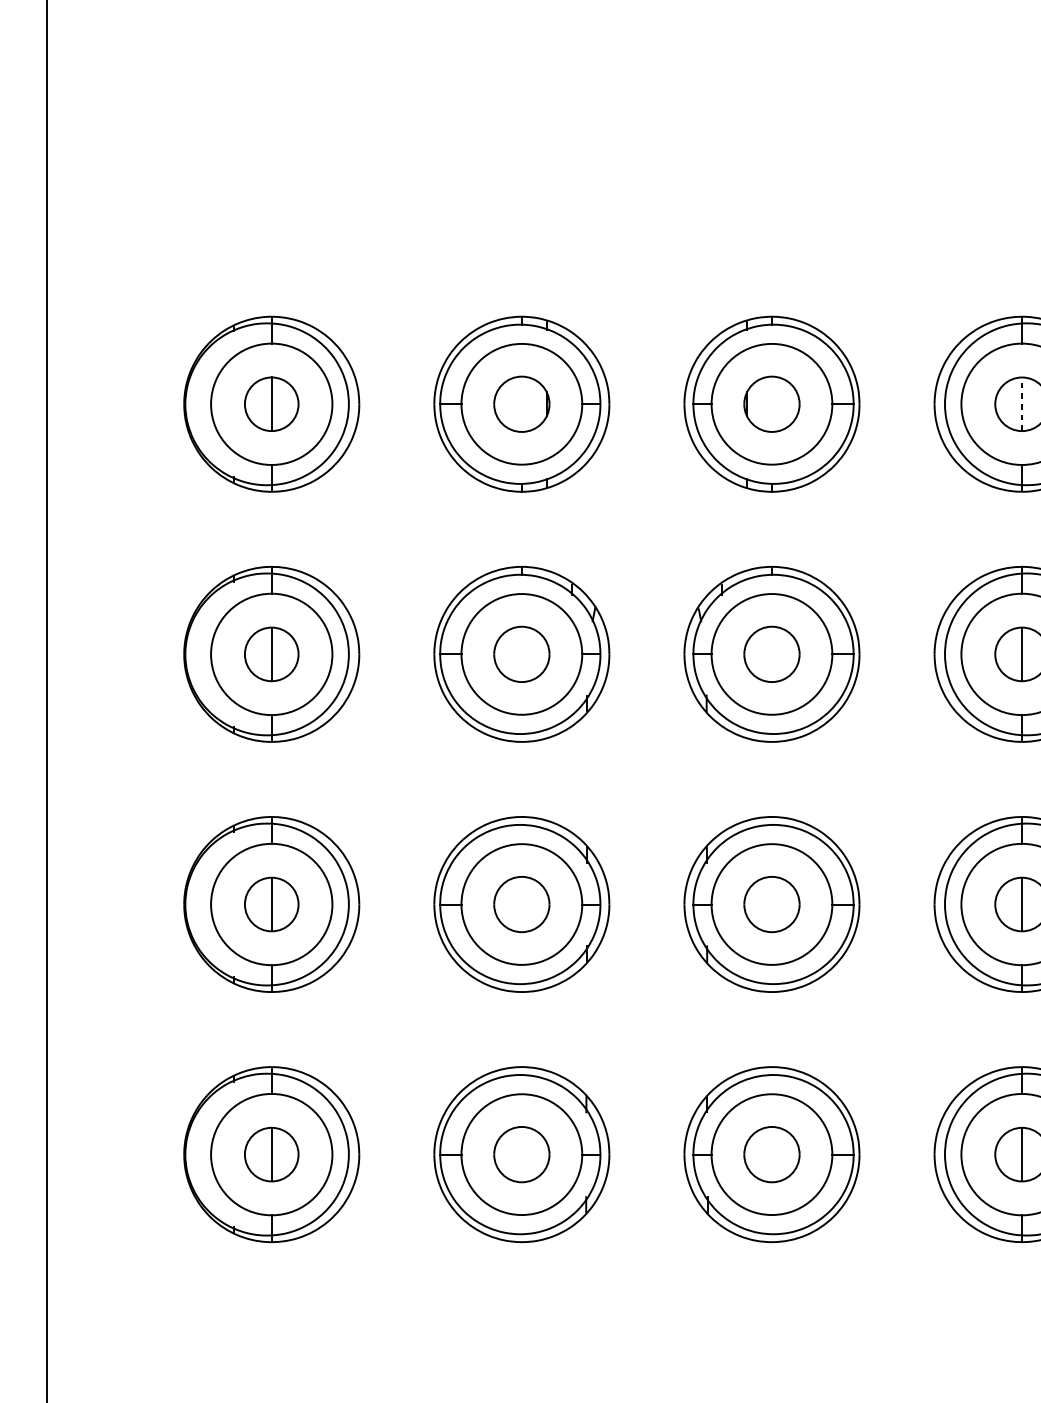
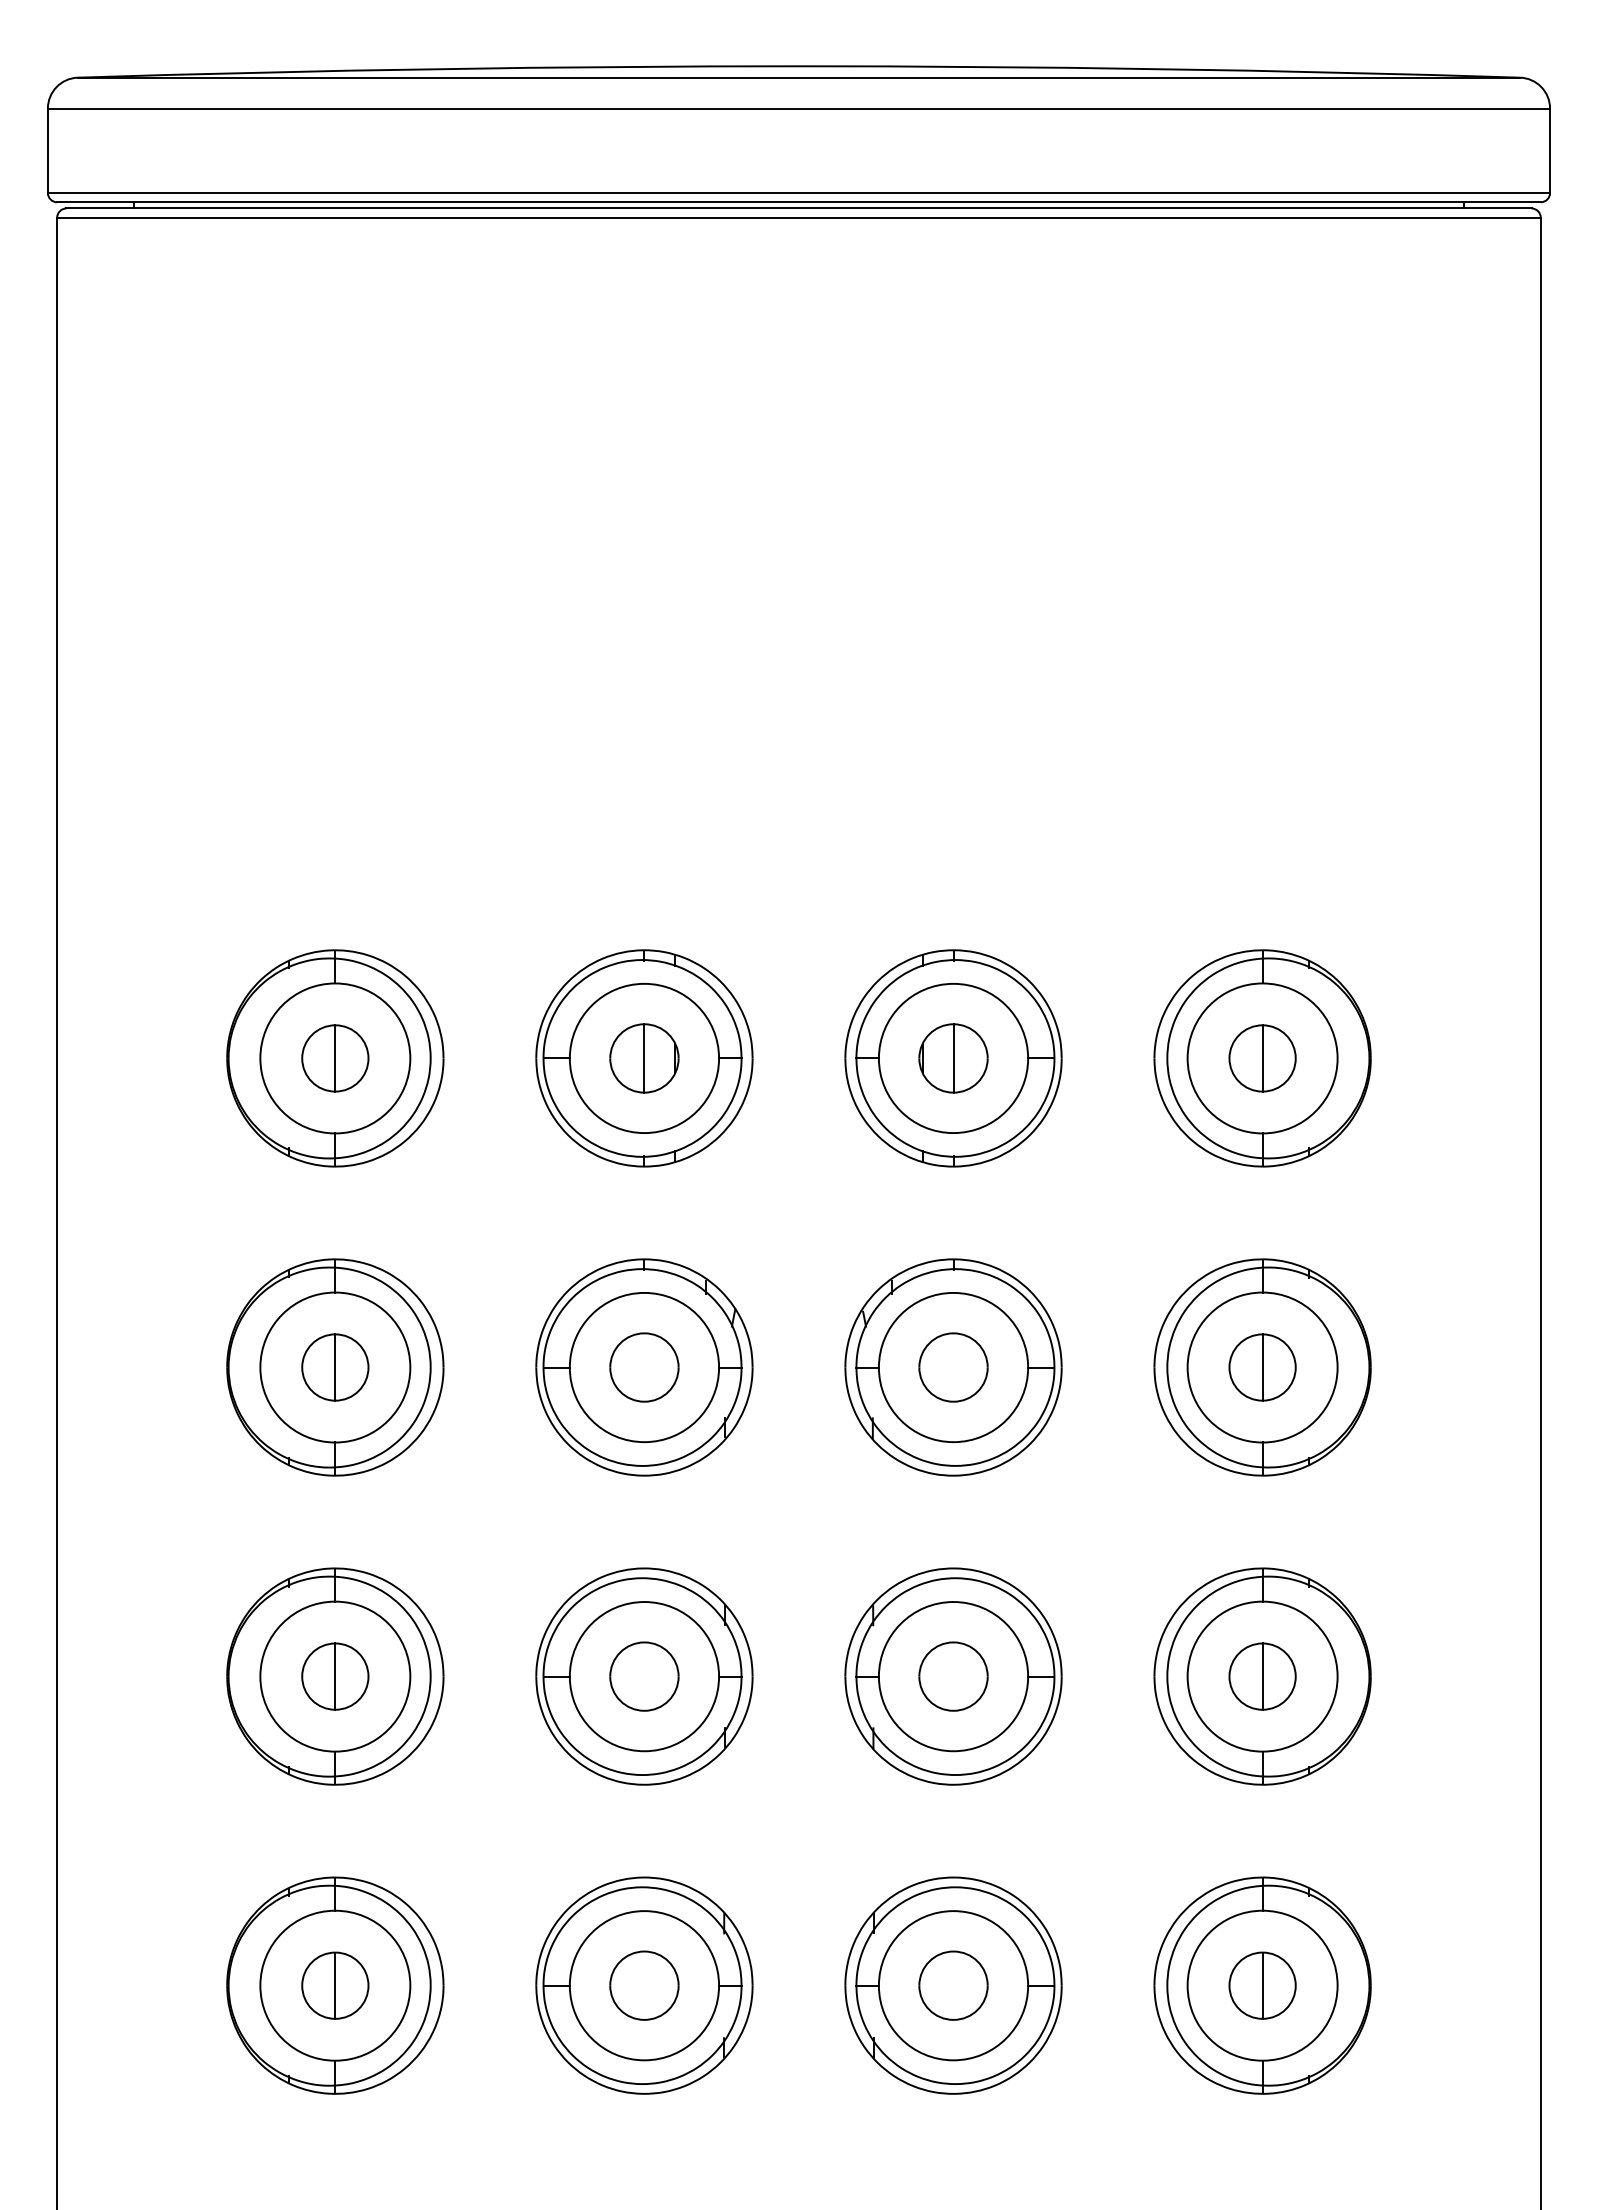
line: (1021, 403) -> (1262, 1057), dashed -> solid
line: (521, 404) -> (644, 1058), added
line: (771, 404) -> (953, 1058), added

